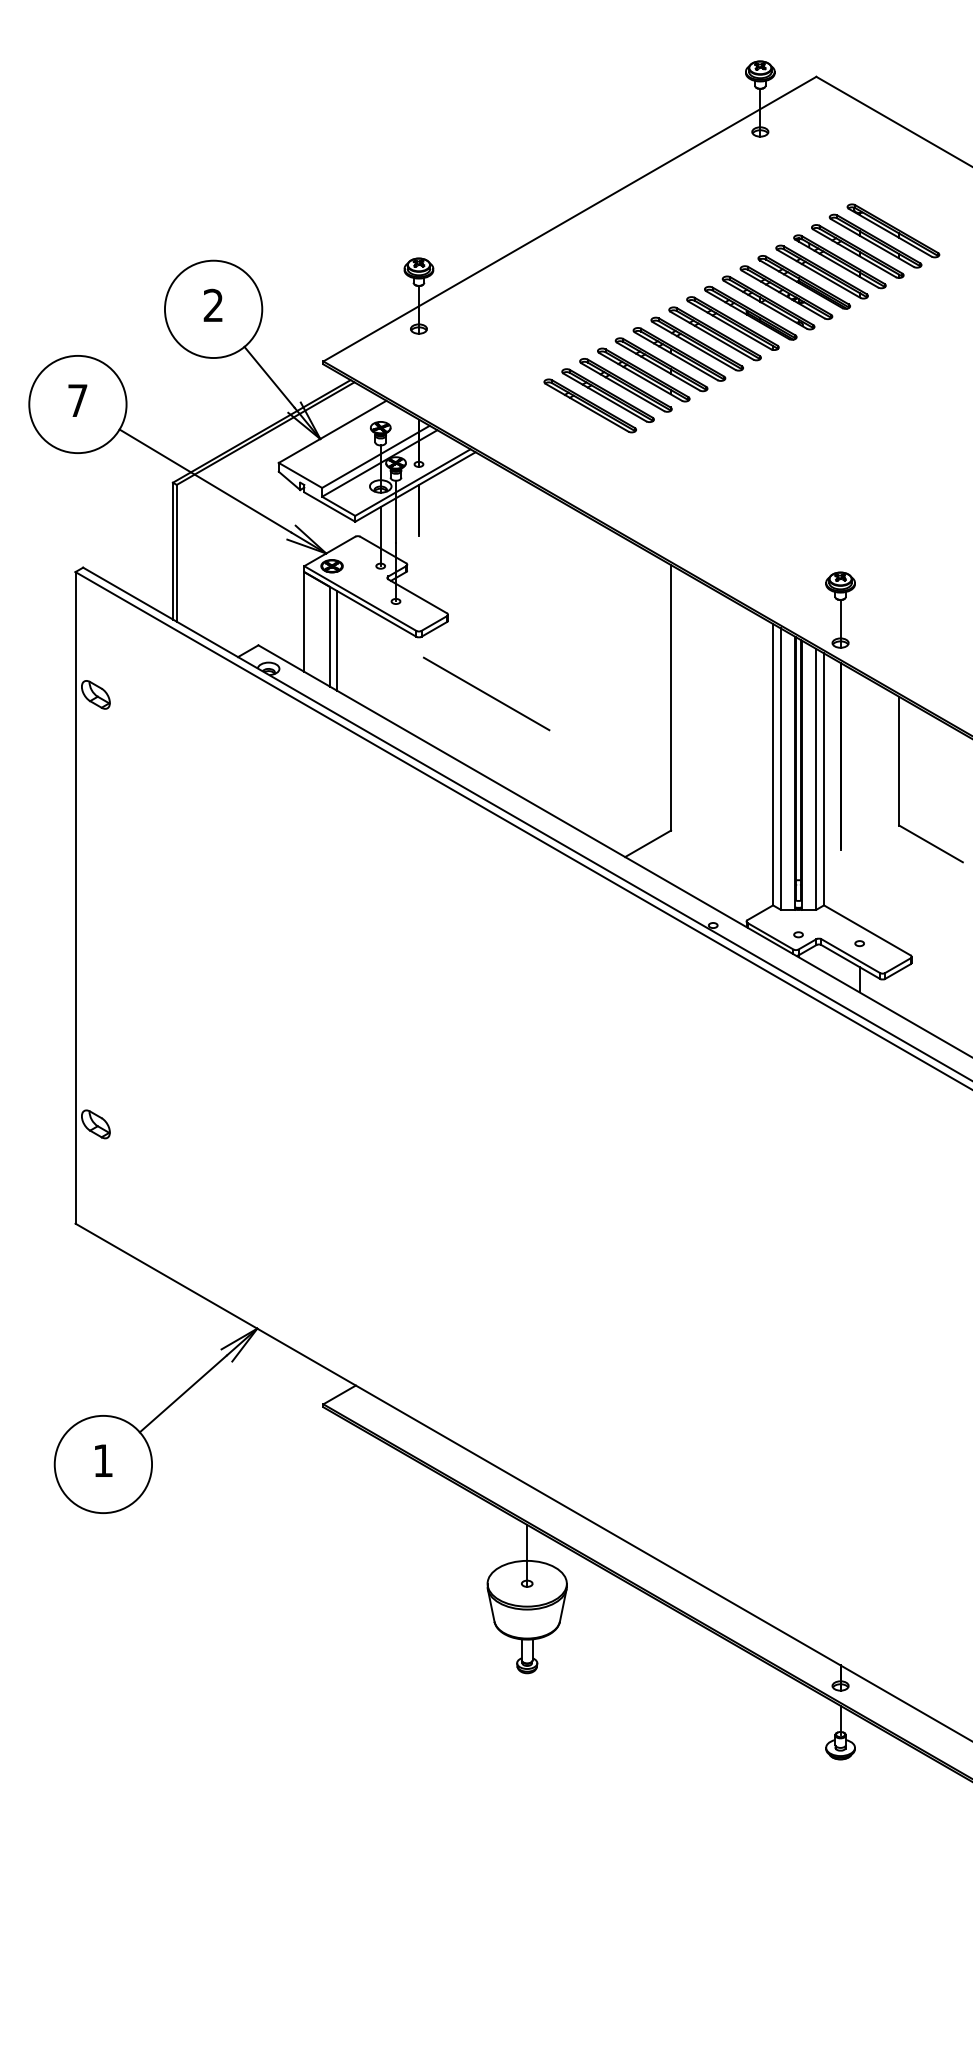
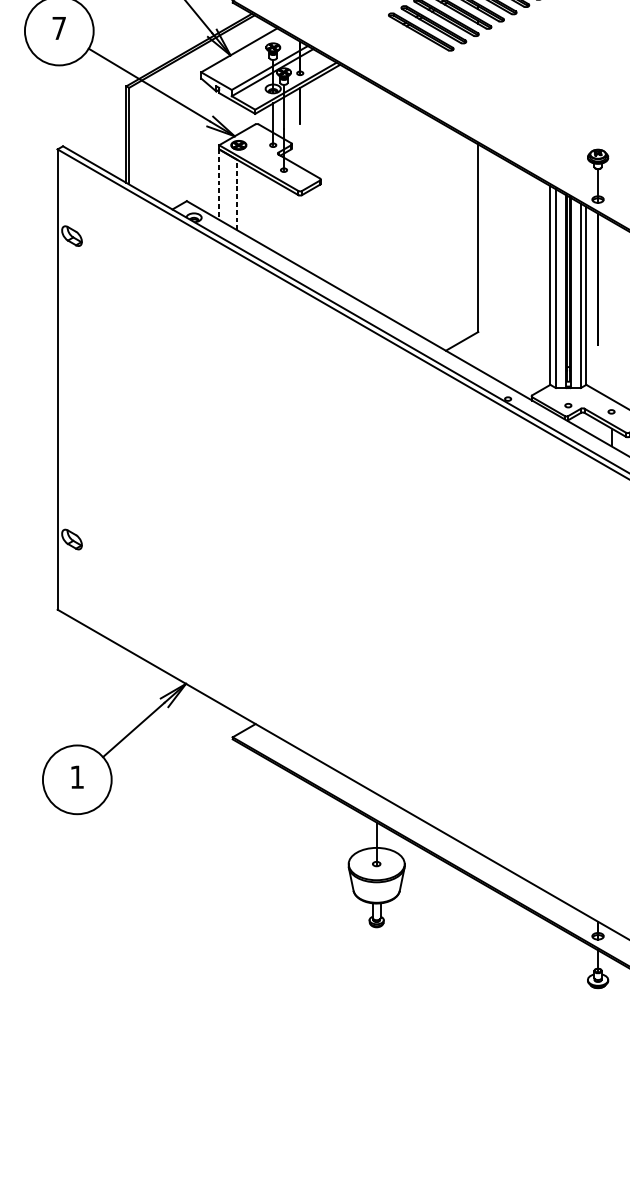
line: (304, 621) -> (219, 184), solid -> dashed
line: (329, 636) -> (237, 194), solid -> dashed
line: (337, 640) -> (242, 197), removed
line: (486, 693) -> (347, 235), removed

